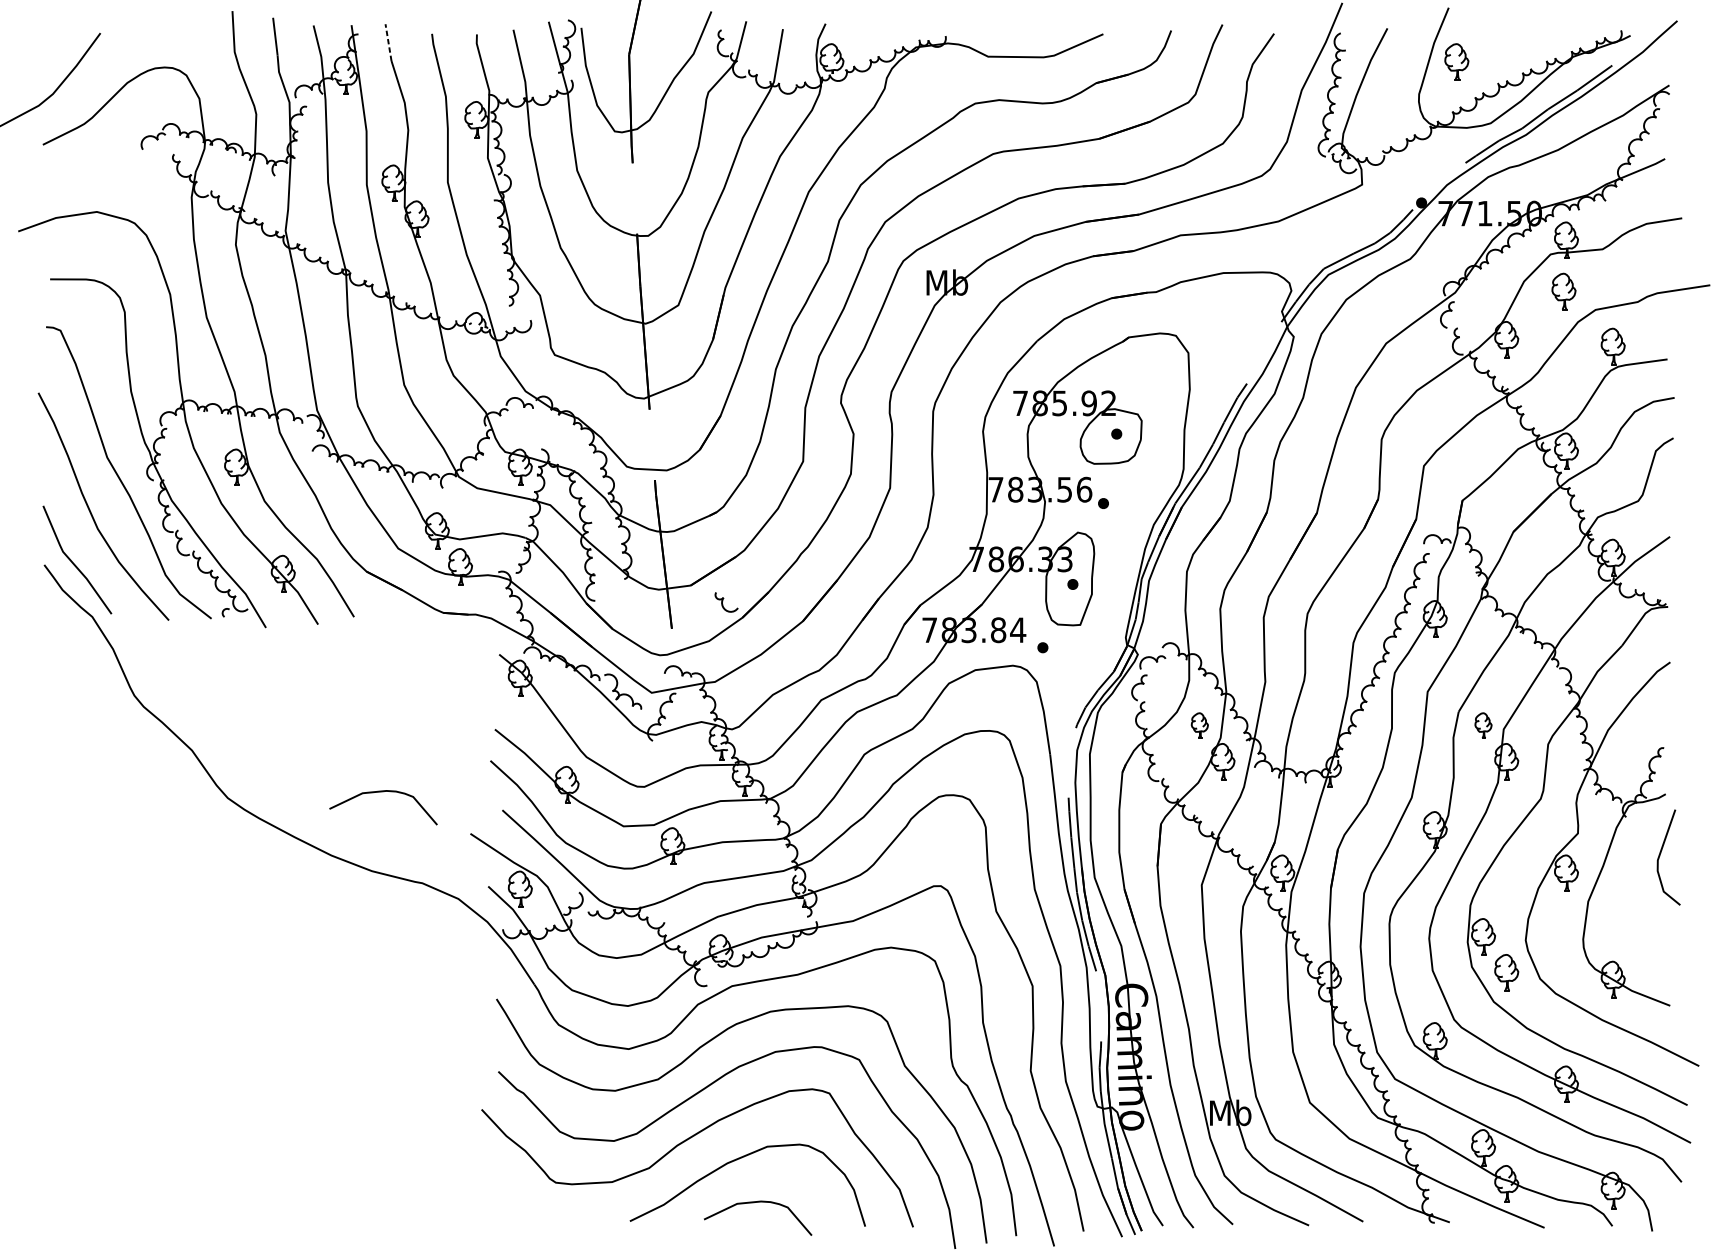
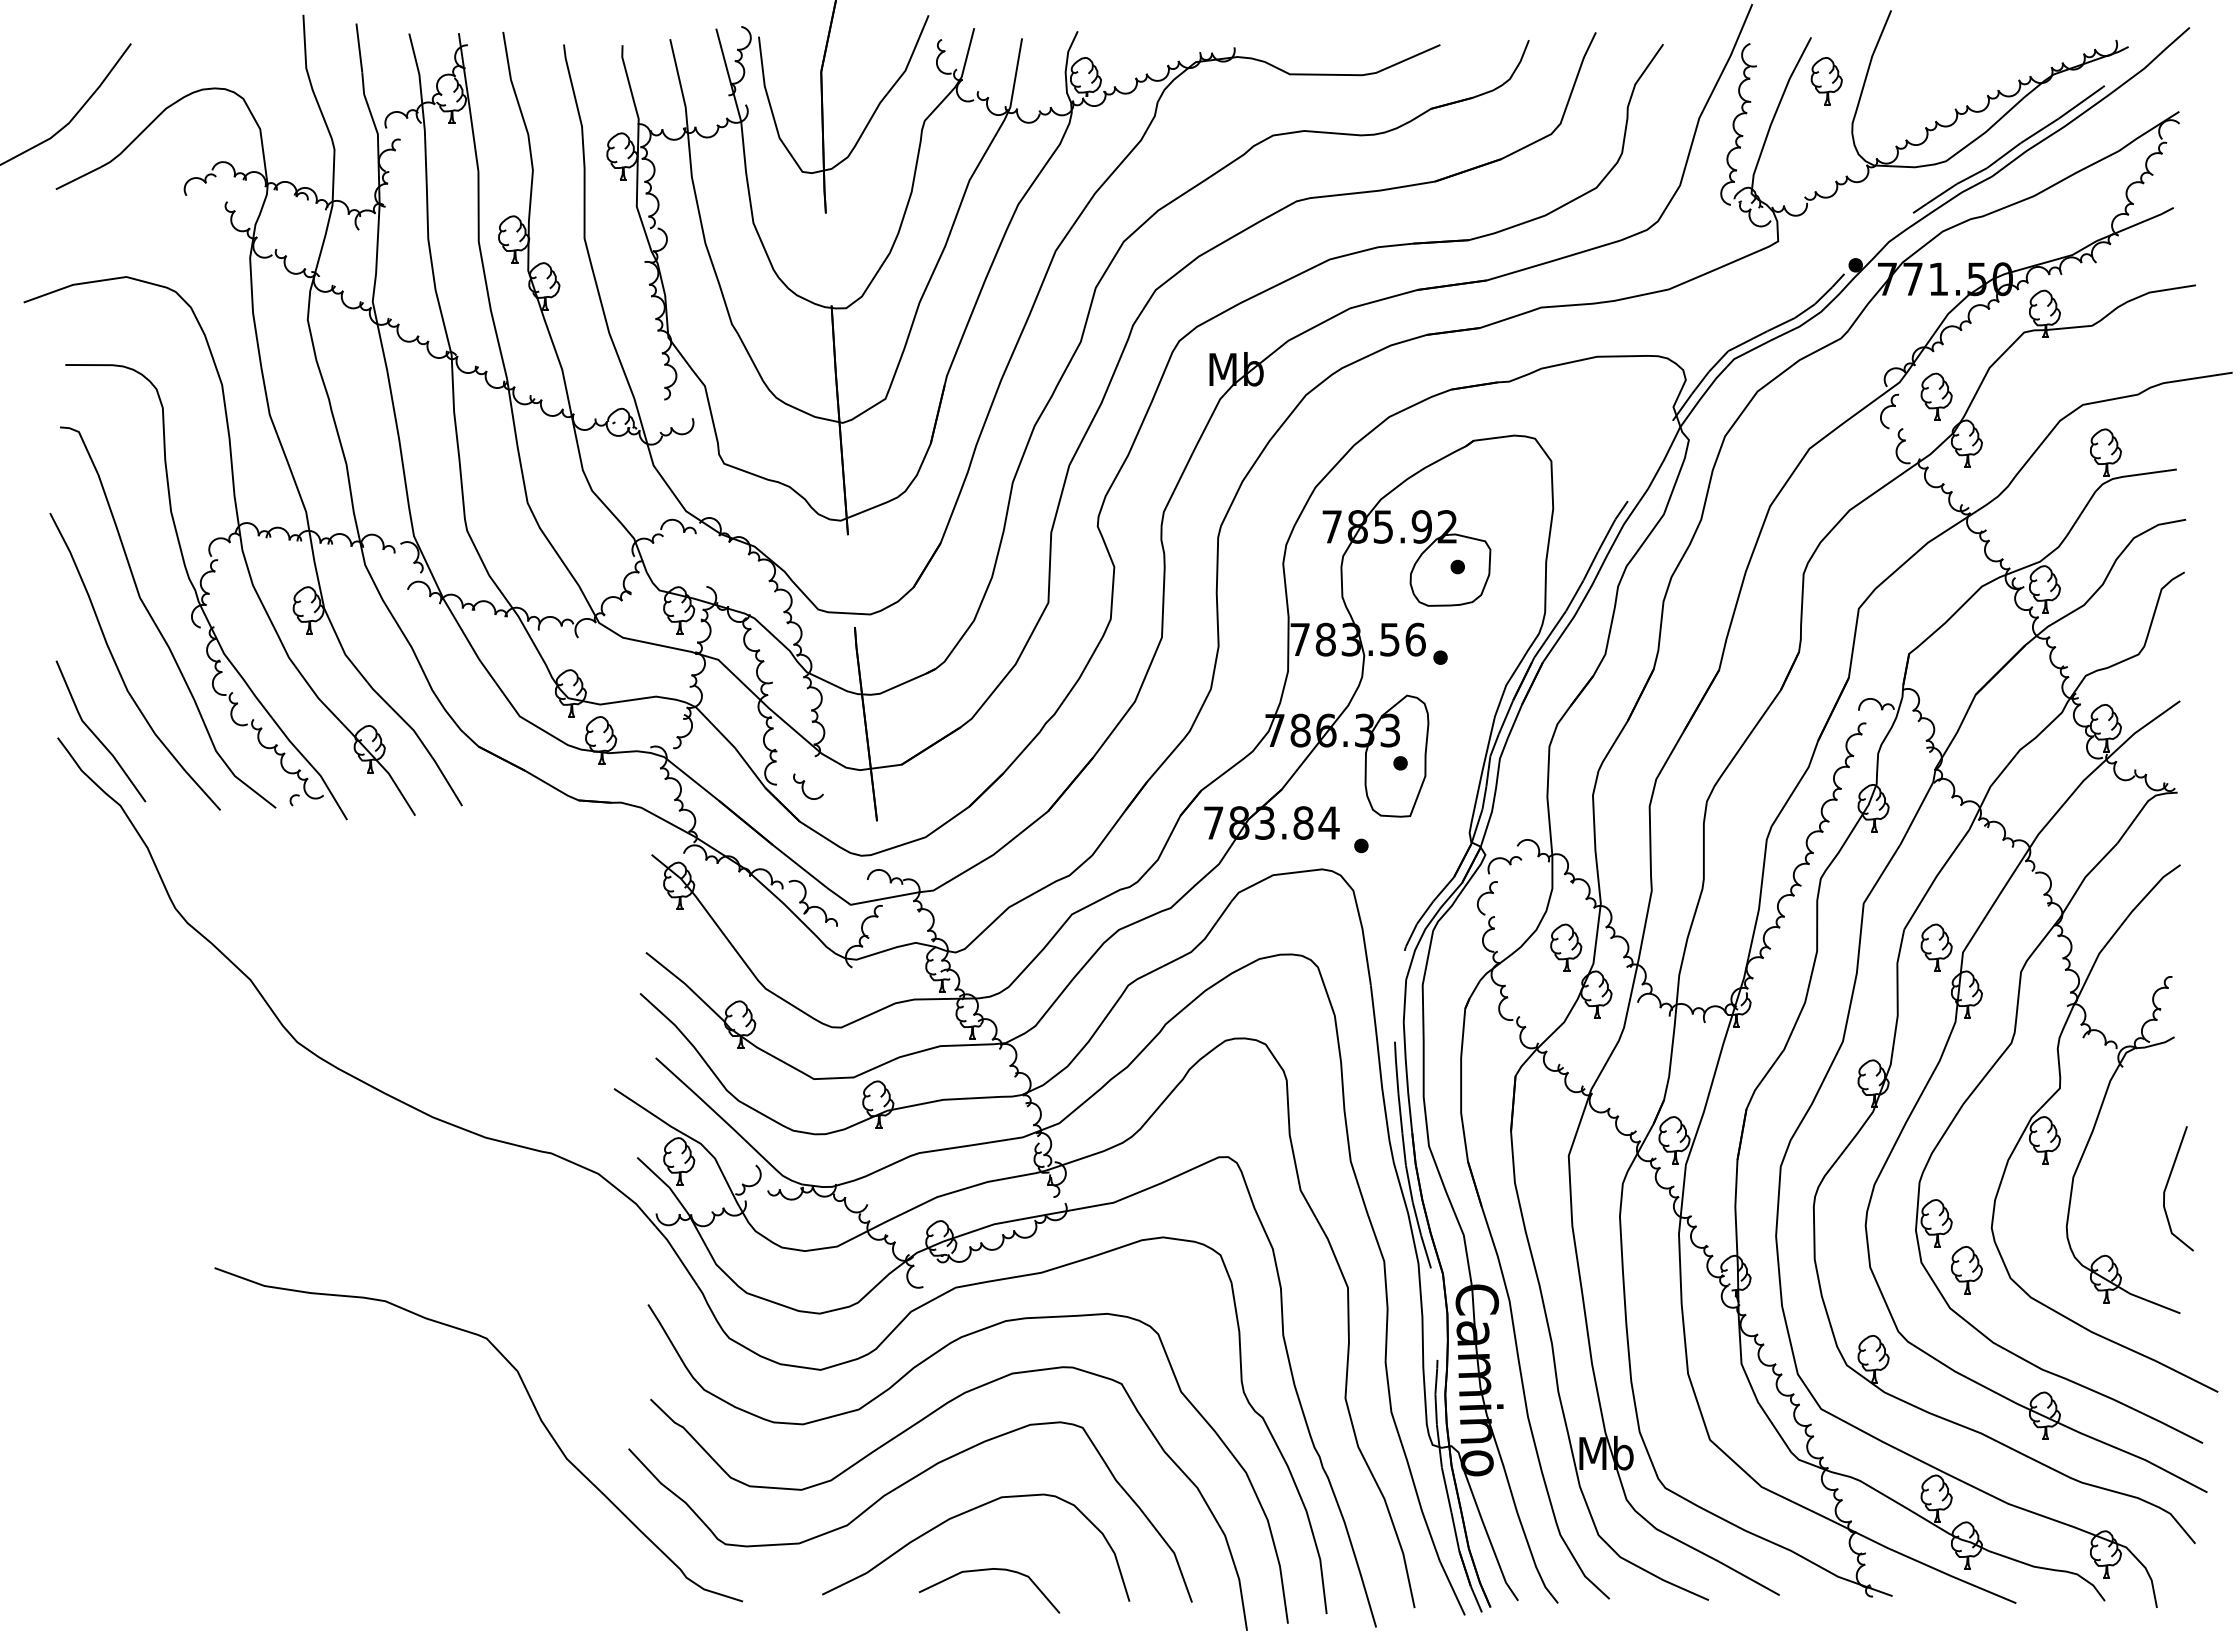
line: (388, 42) -> (507, 55), dashed -> solid
part: (1456, 62) -> (1826, 81), moved
part: (1563, 291) -> (1936, 396), moved
part: (726, 602) -> (808, 786), moved
part: (1200, 725) -> (1566, 947), size x1.43
part: (1483, 725) -> (1936, 947), size x1.43
curve: (383, 792) -> (500, 1034), removed
line: (1661, 853) -> (2168, 1183), moved
curve: (411, 1082) -> (536, 1413), added

